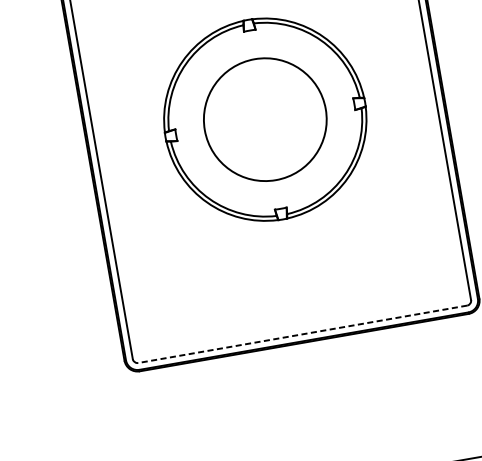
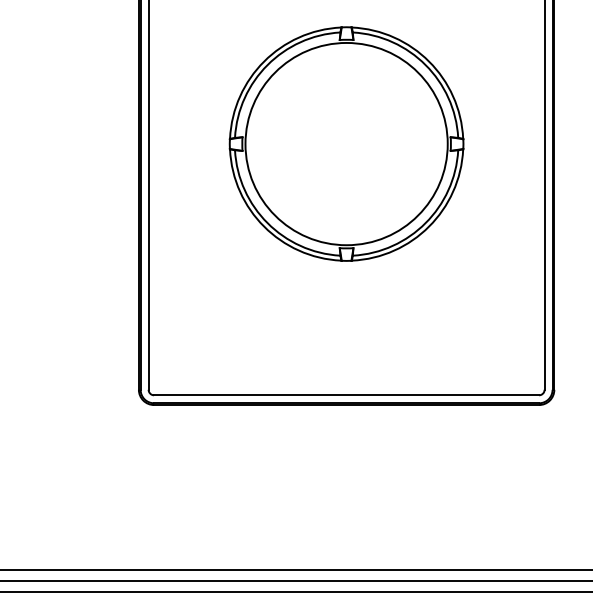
circle: (265, 119) -> (346, 143), size x1.43
line: (302, 334) -> (346, 395), dashed -> solid

